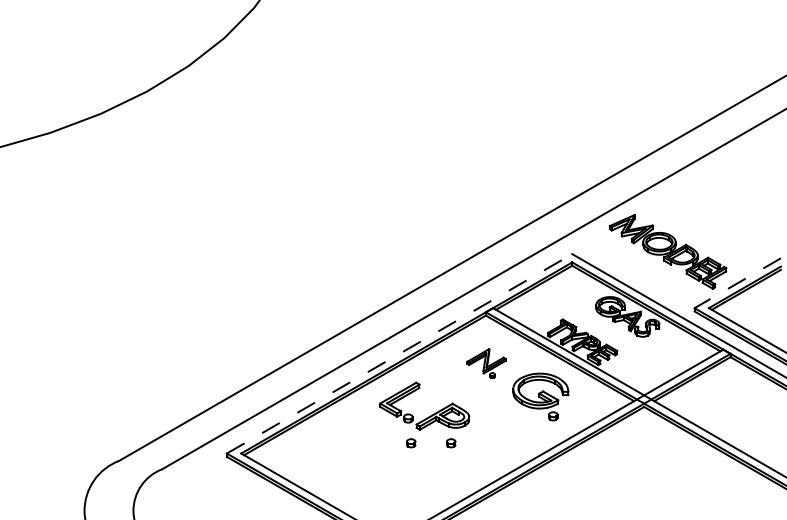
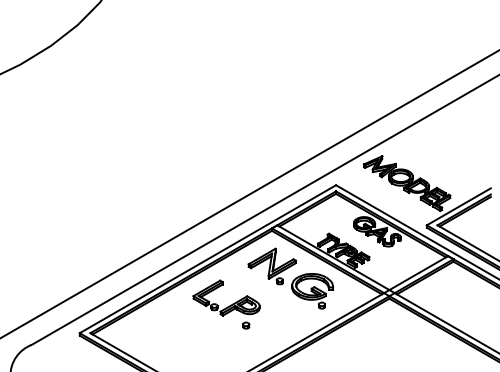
line: (737, 283) -> (458, 207), dashed -> solid
line: (400, 353) -> (208, 258), dashed -> solid
part: (486, 363) -> (272, 266), size x1.67
part: (411, 443) -> (216, 325), removed

